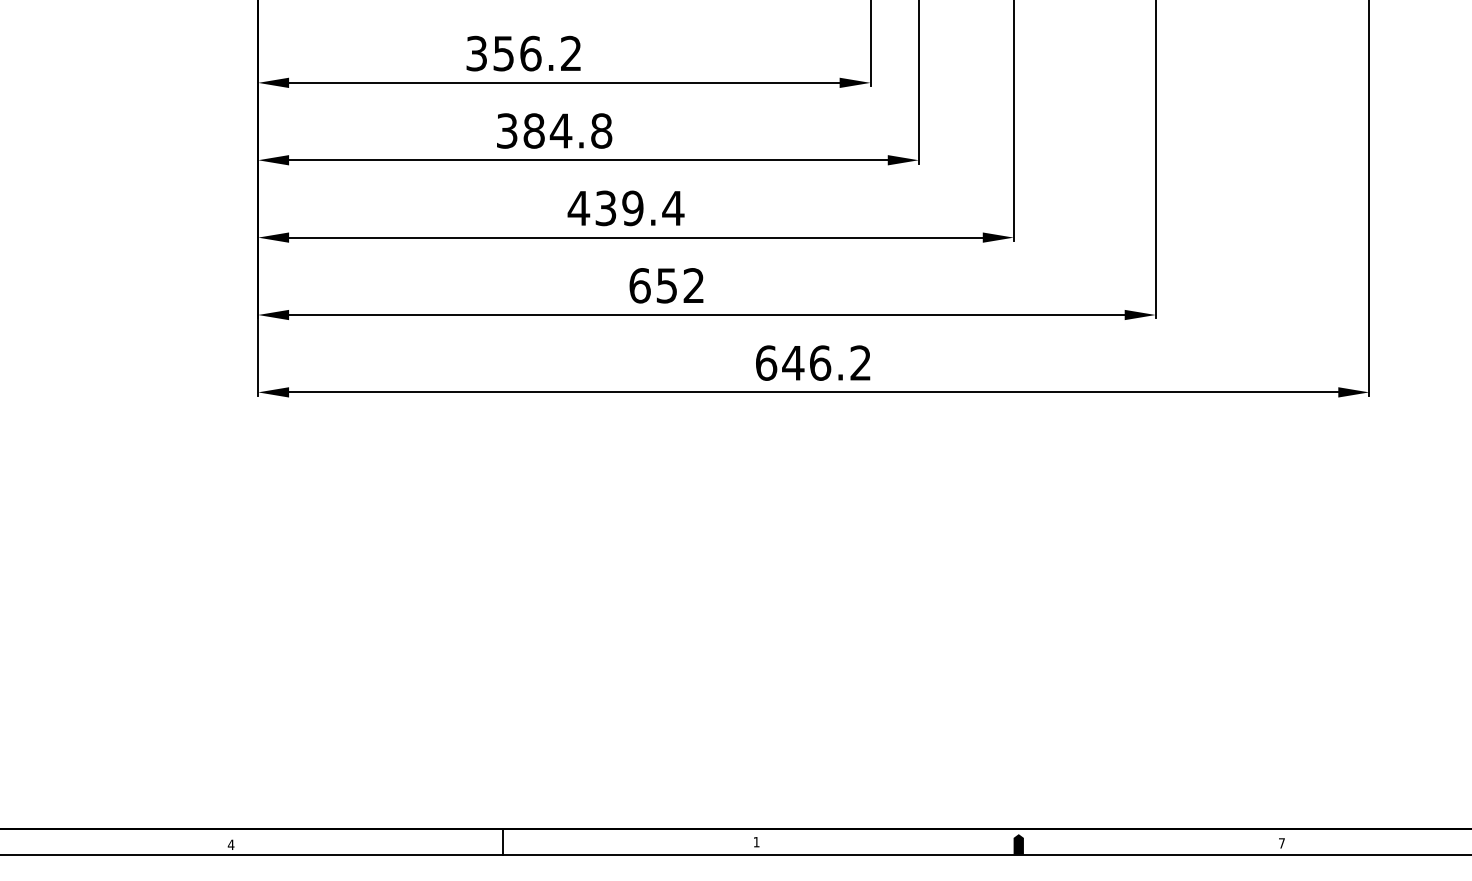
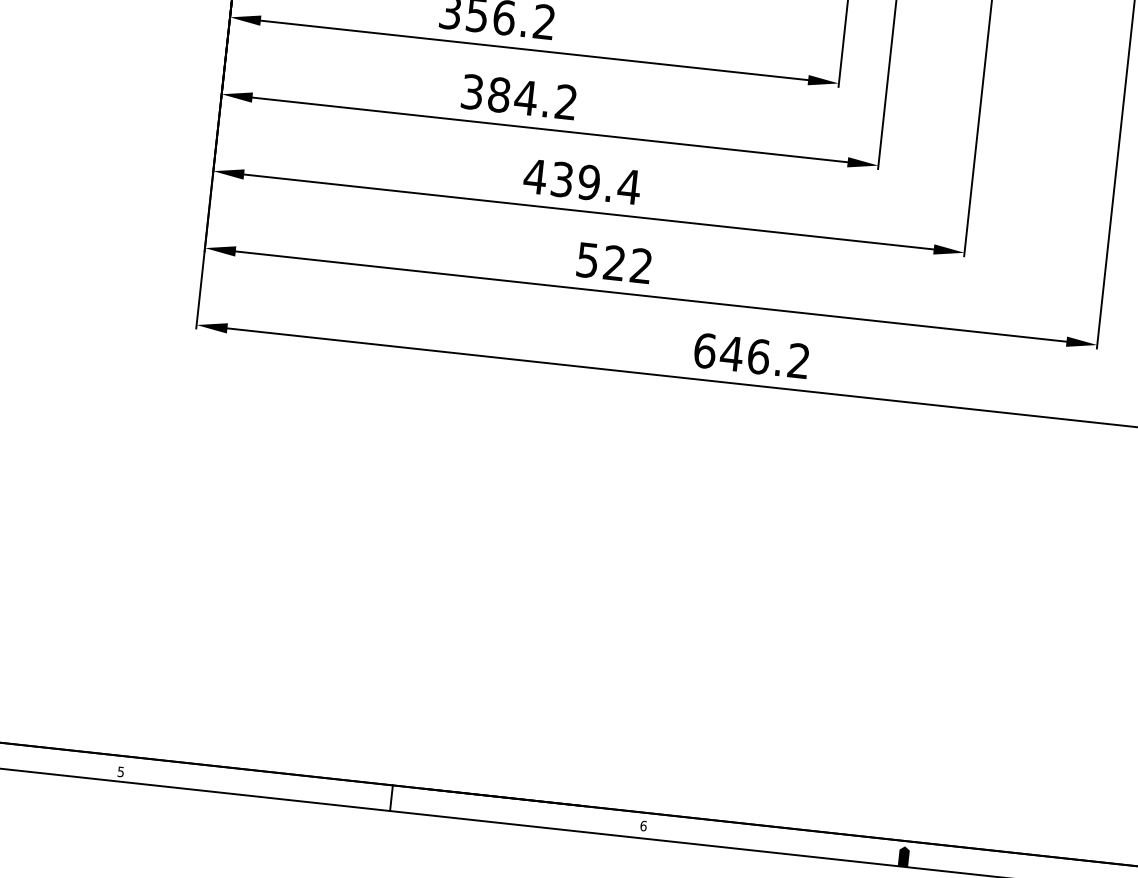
text: (601, 130) -> (566, 101), 384.8 -> 384.2
text: (652, 285) -> (600, 261), 652 -> 522
text: (756, 841) -> (643, 825), 1 -> 6
text: (230, 844) -> (120, 771), 4 -> 5

